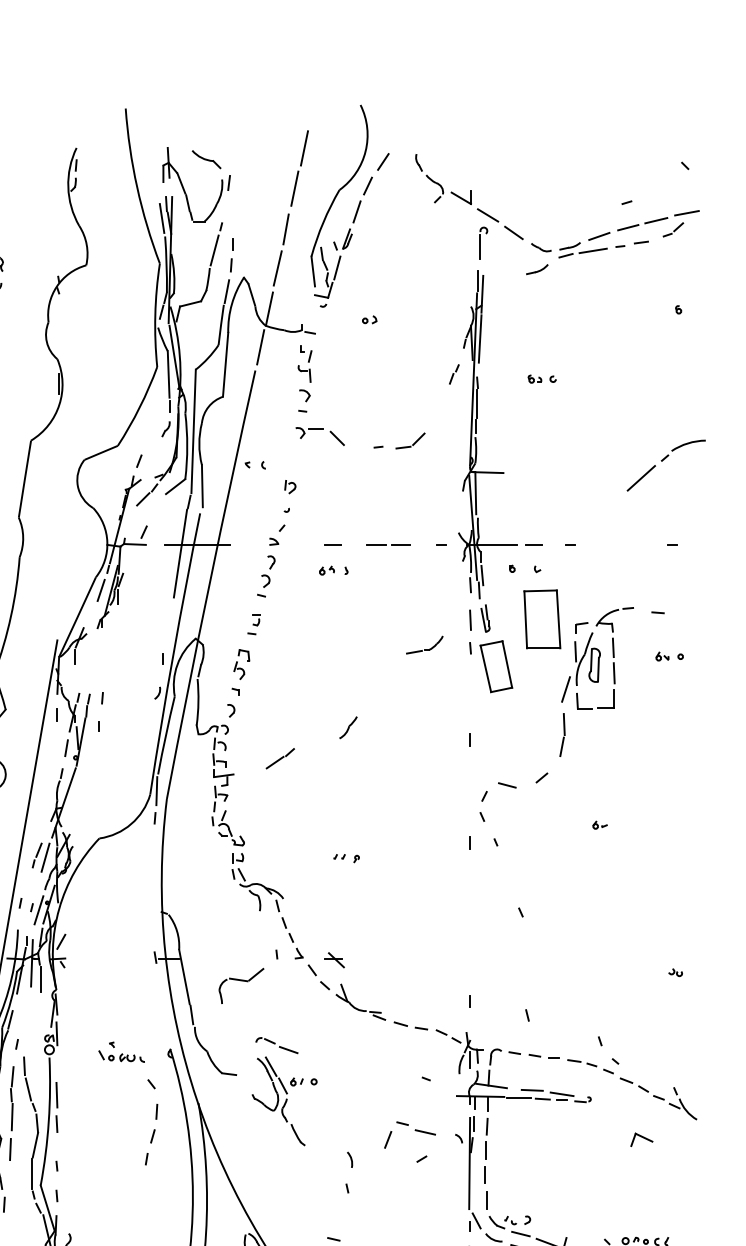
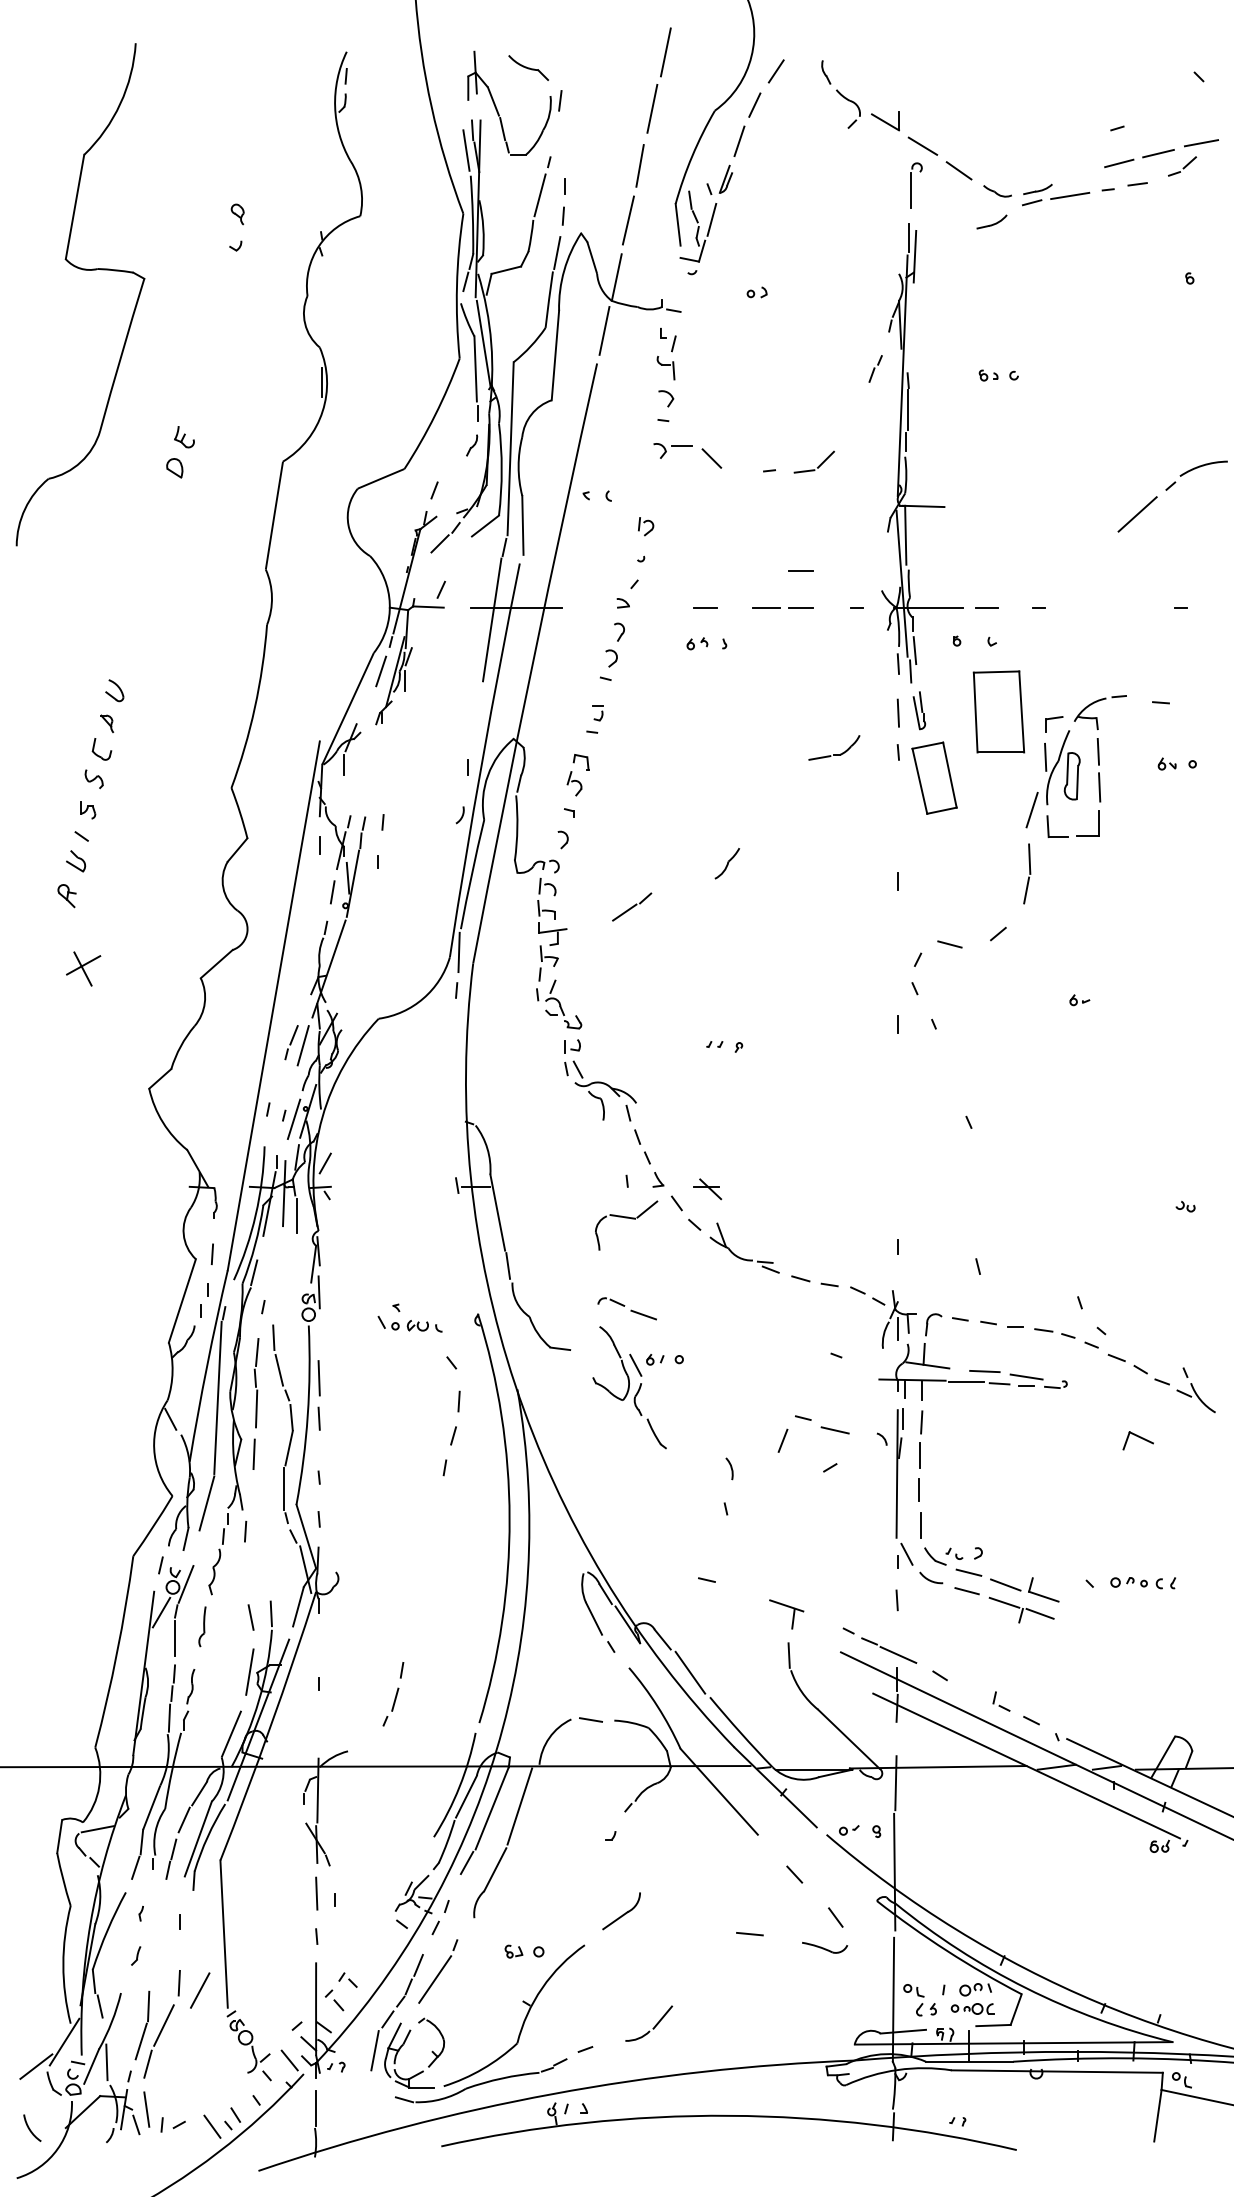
line: (599, 236) -> (1078, 175), removed
line: (479, 339) -> (911, 319), removed
line: (400, 518) -> (800, 570), added
part: (241, 981) -> (626, 1218), moved
line: (270, 1066) -> (618, 1338), removed

